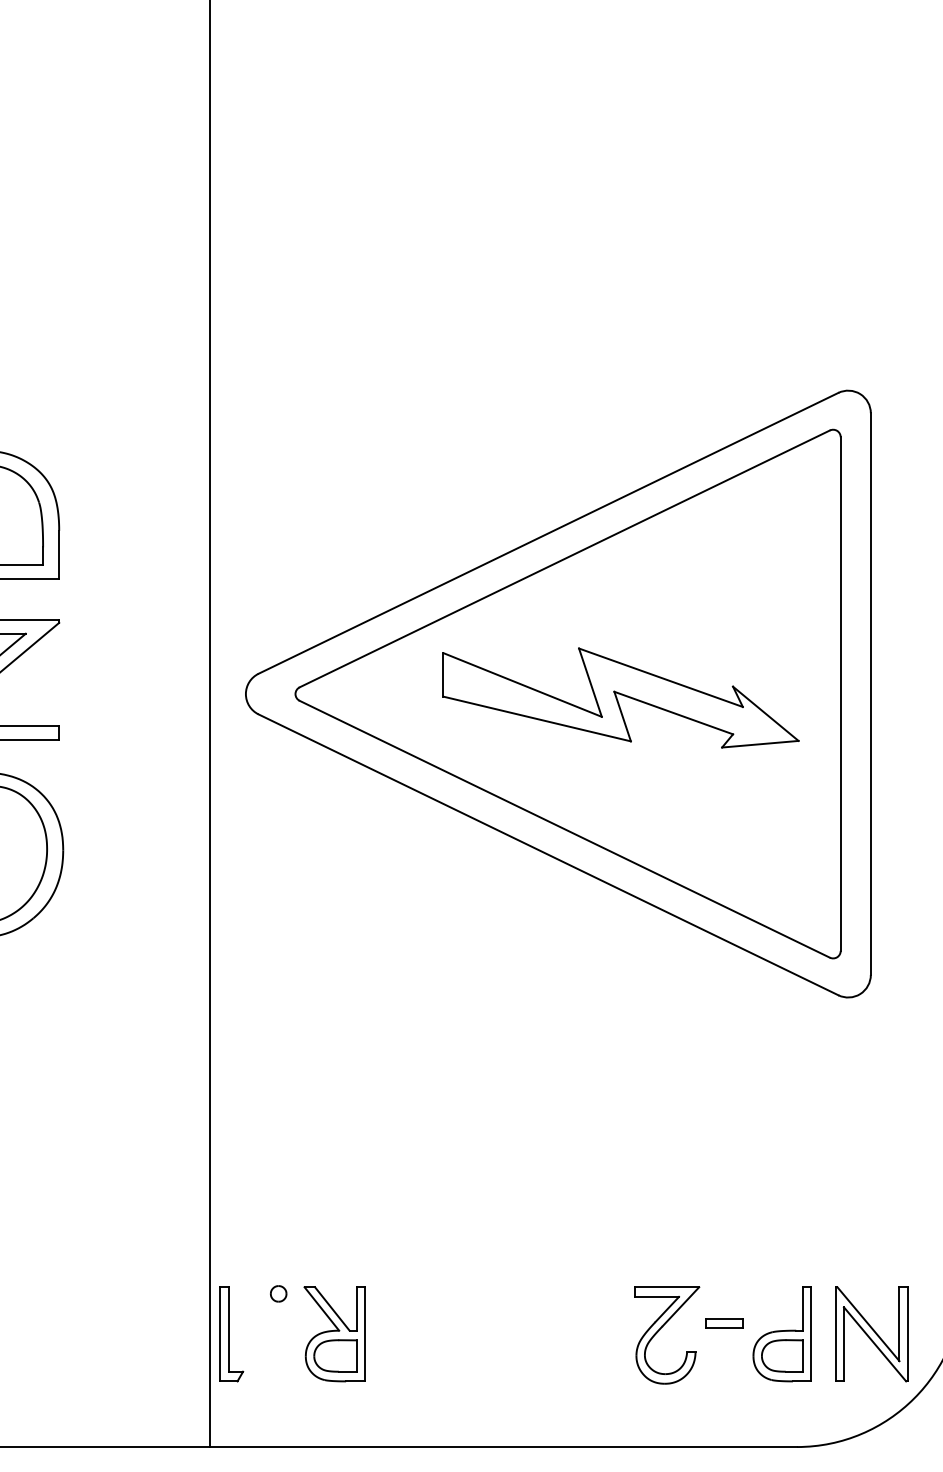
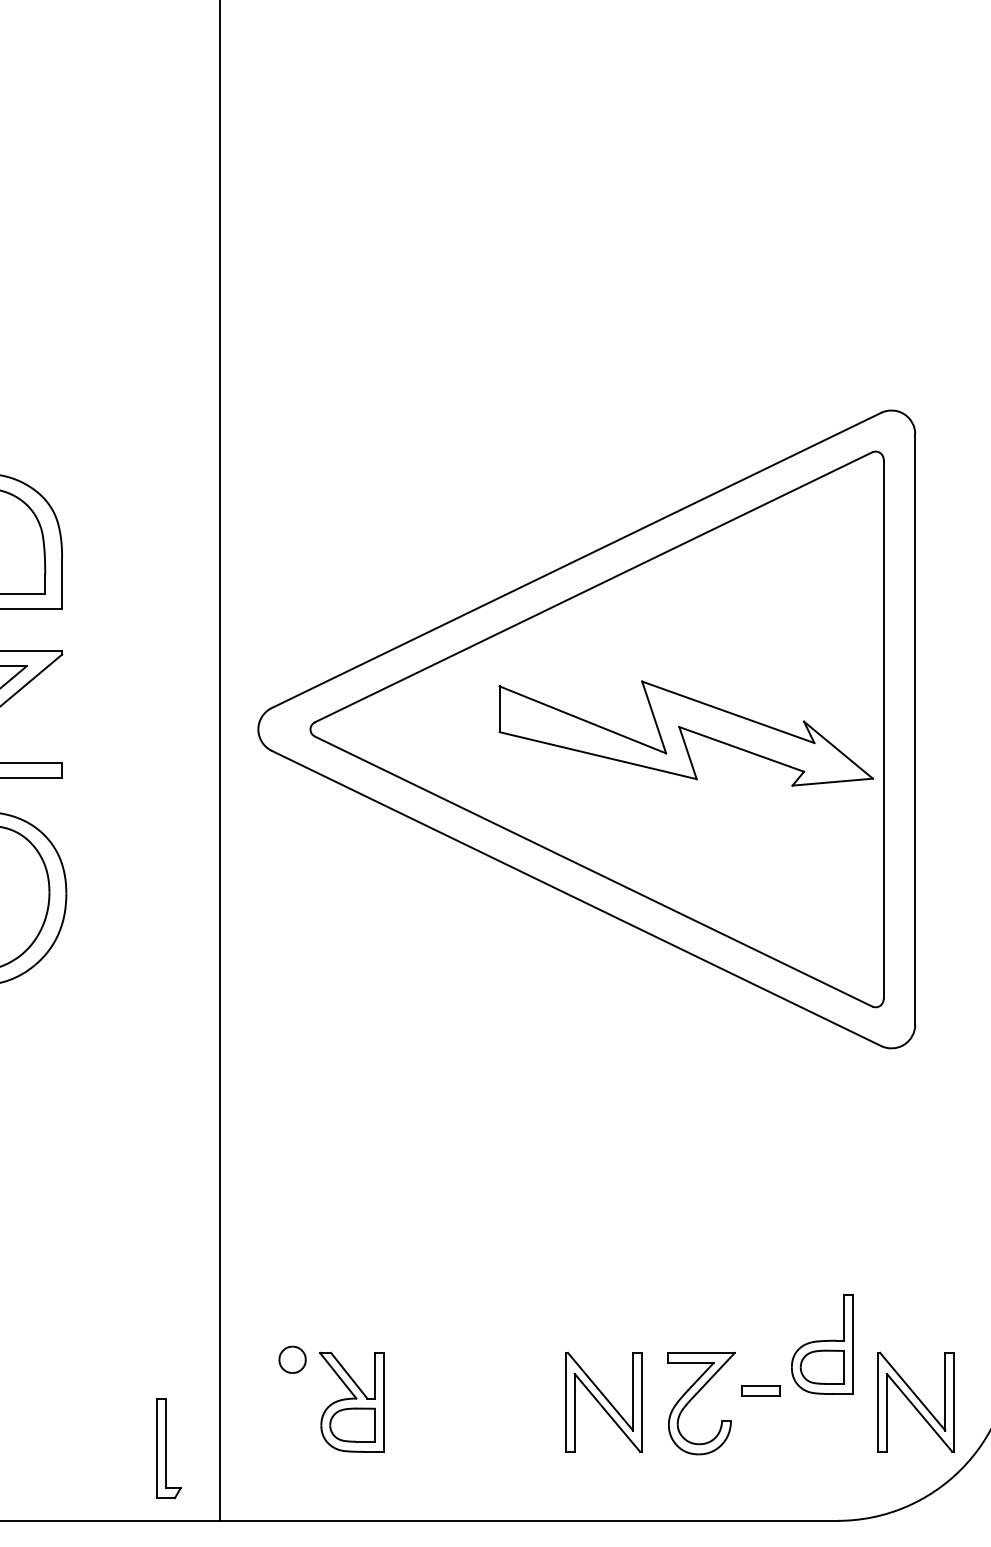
part: (620, 697) -> (685, 733), moved
part: (278, 1293) -> (292, 1359), size x1.6
part: (231, 1334) -> (168, 1448), moved
part: (574, 1334) -> (603, 1402), added
part: (781, 1334) -> (821, 1344), moved

